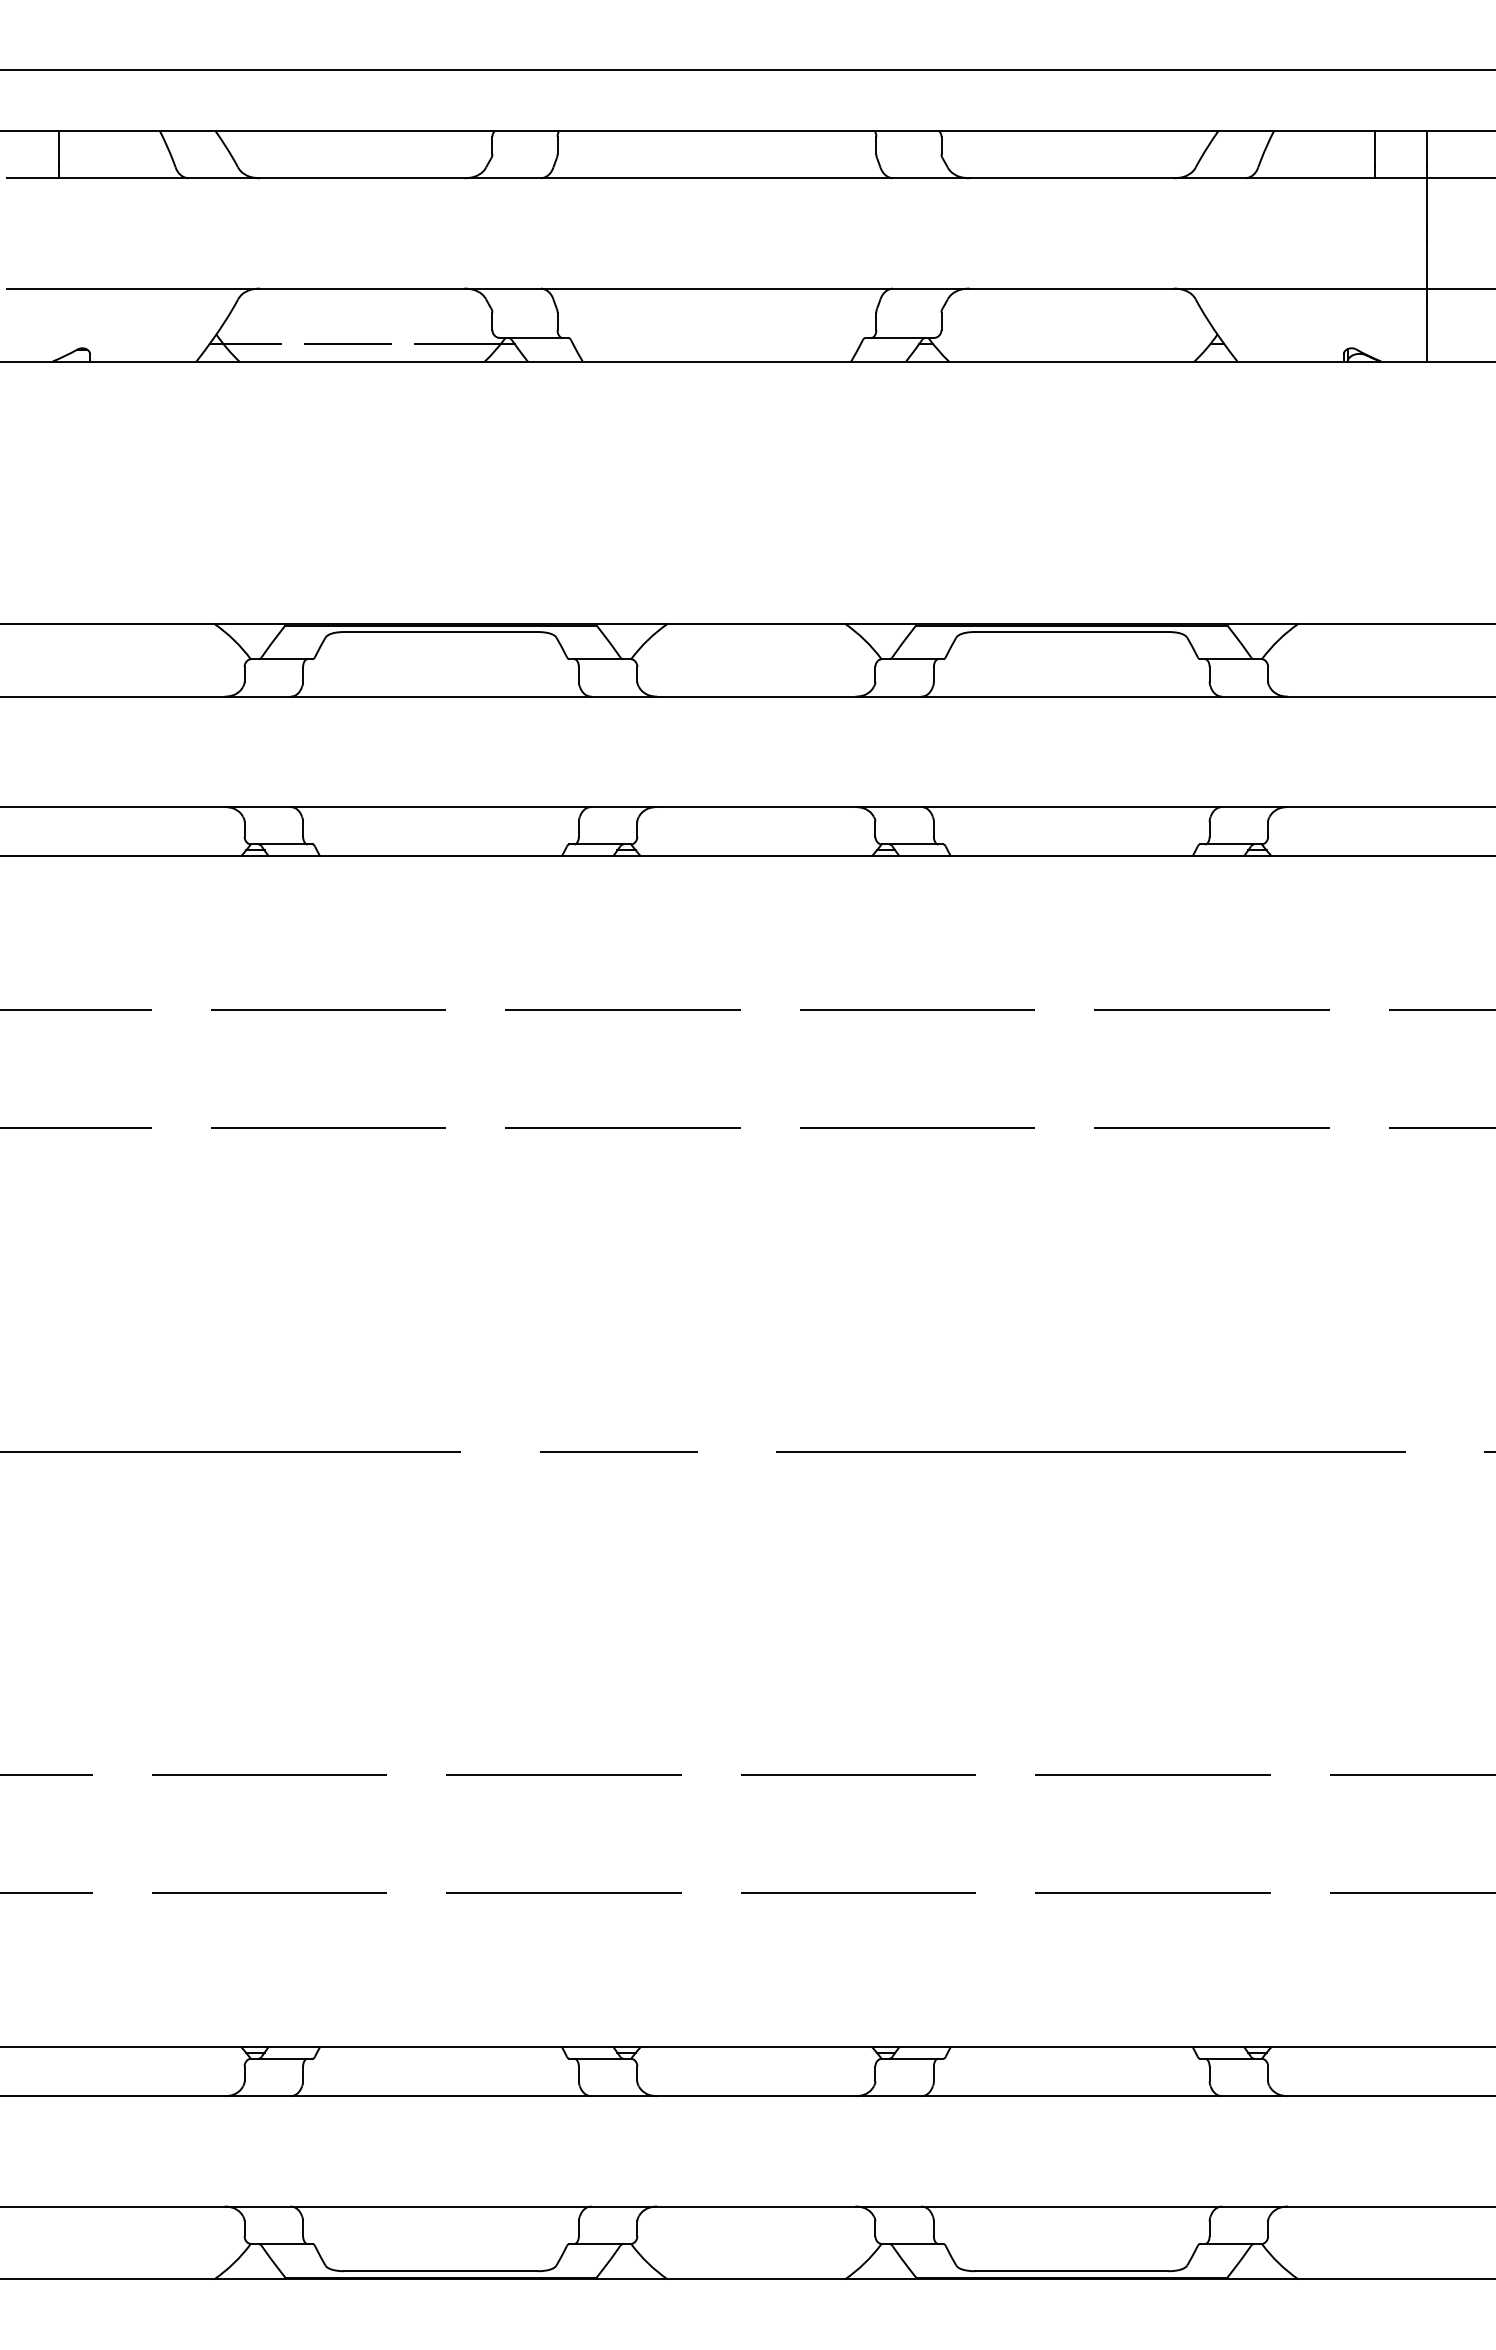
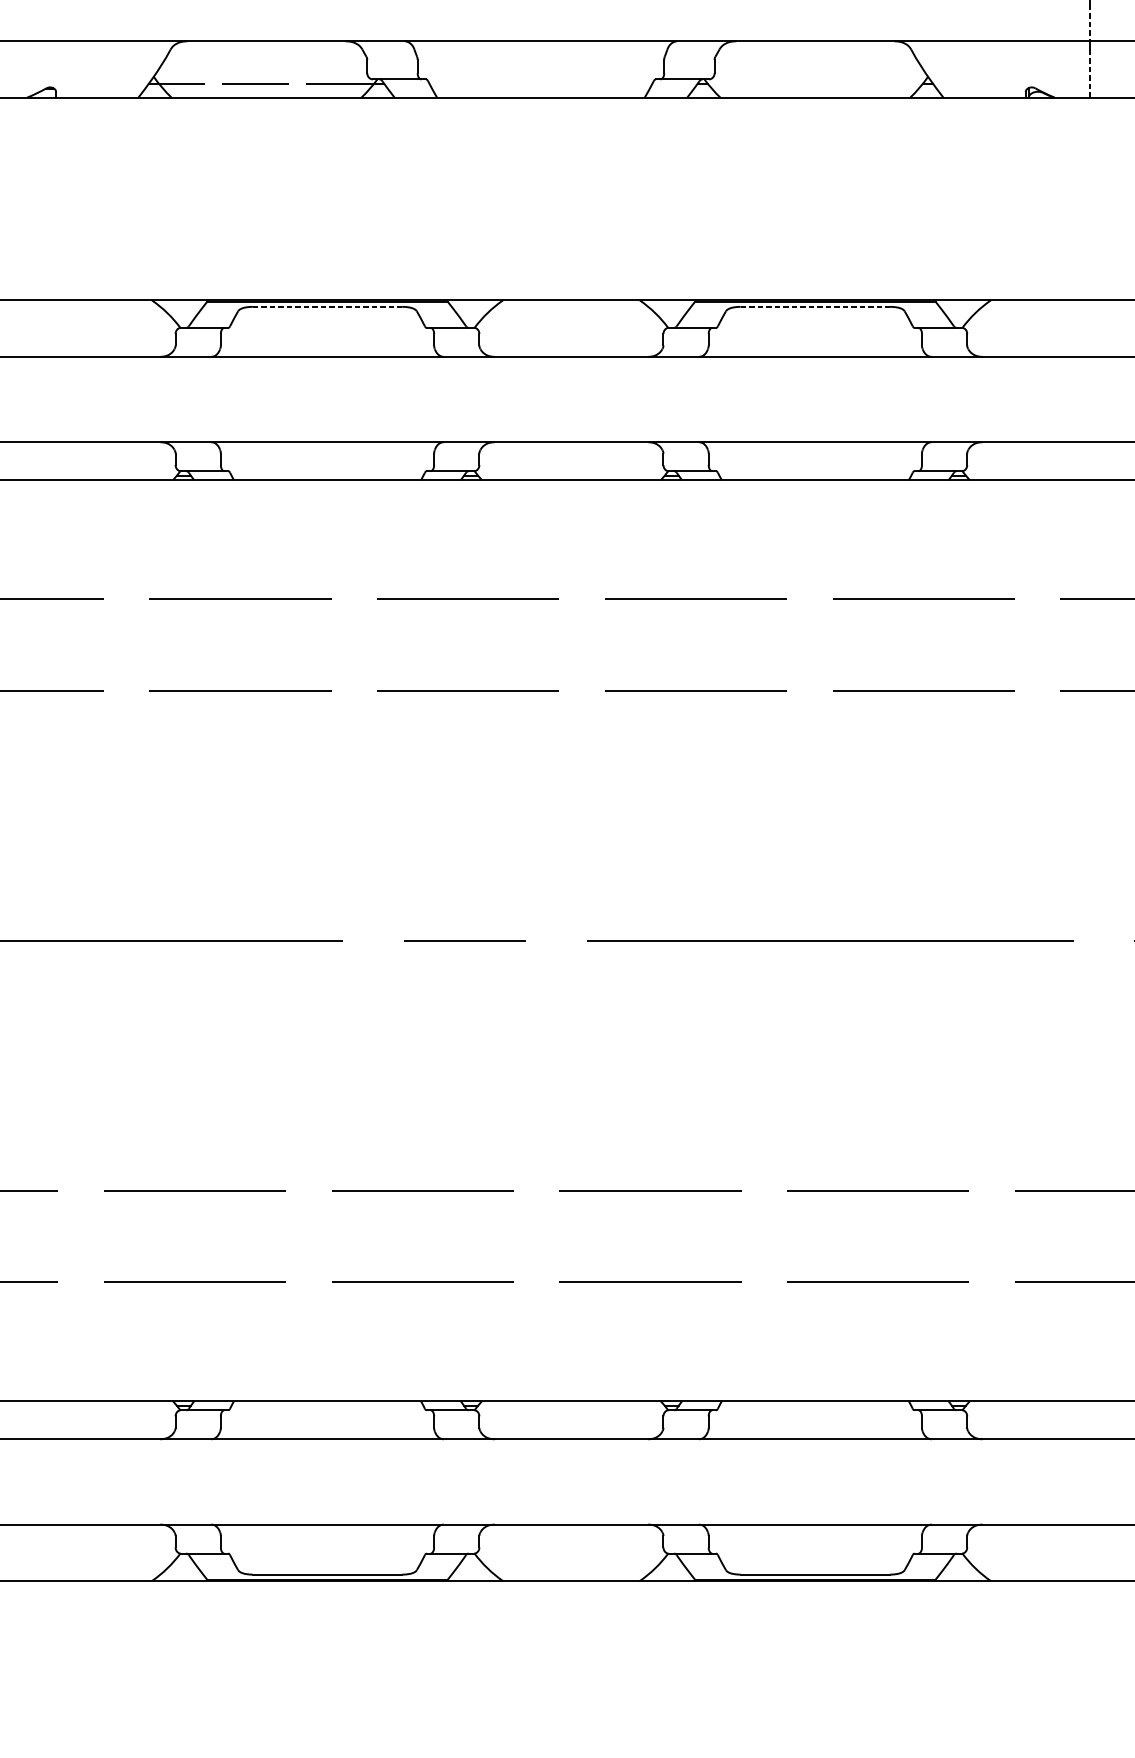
line: (1426, 264) -> (1089, 22), solid -> dashed
line: (1426, 330) -> (1089, 73), solid -> dashed
line: (441, 632) -> (327, 307), solid -> dashed
line: (1071, 632) -> (815, 307), solid -> dashed

